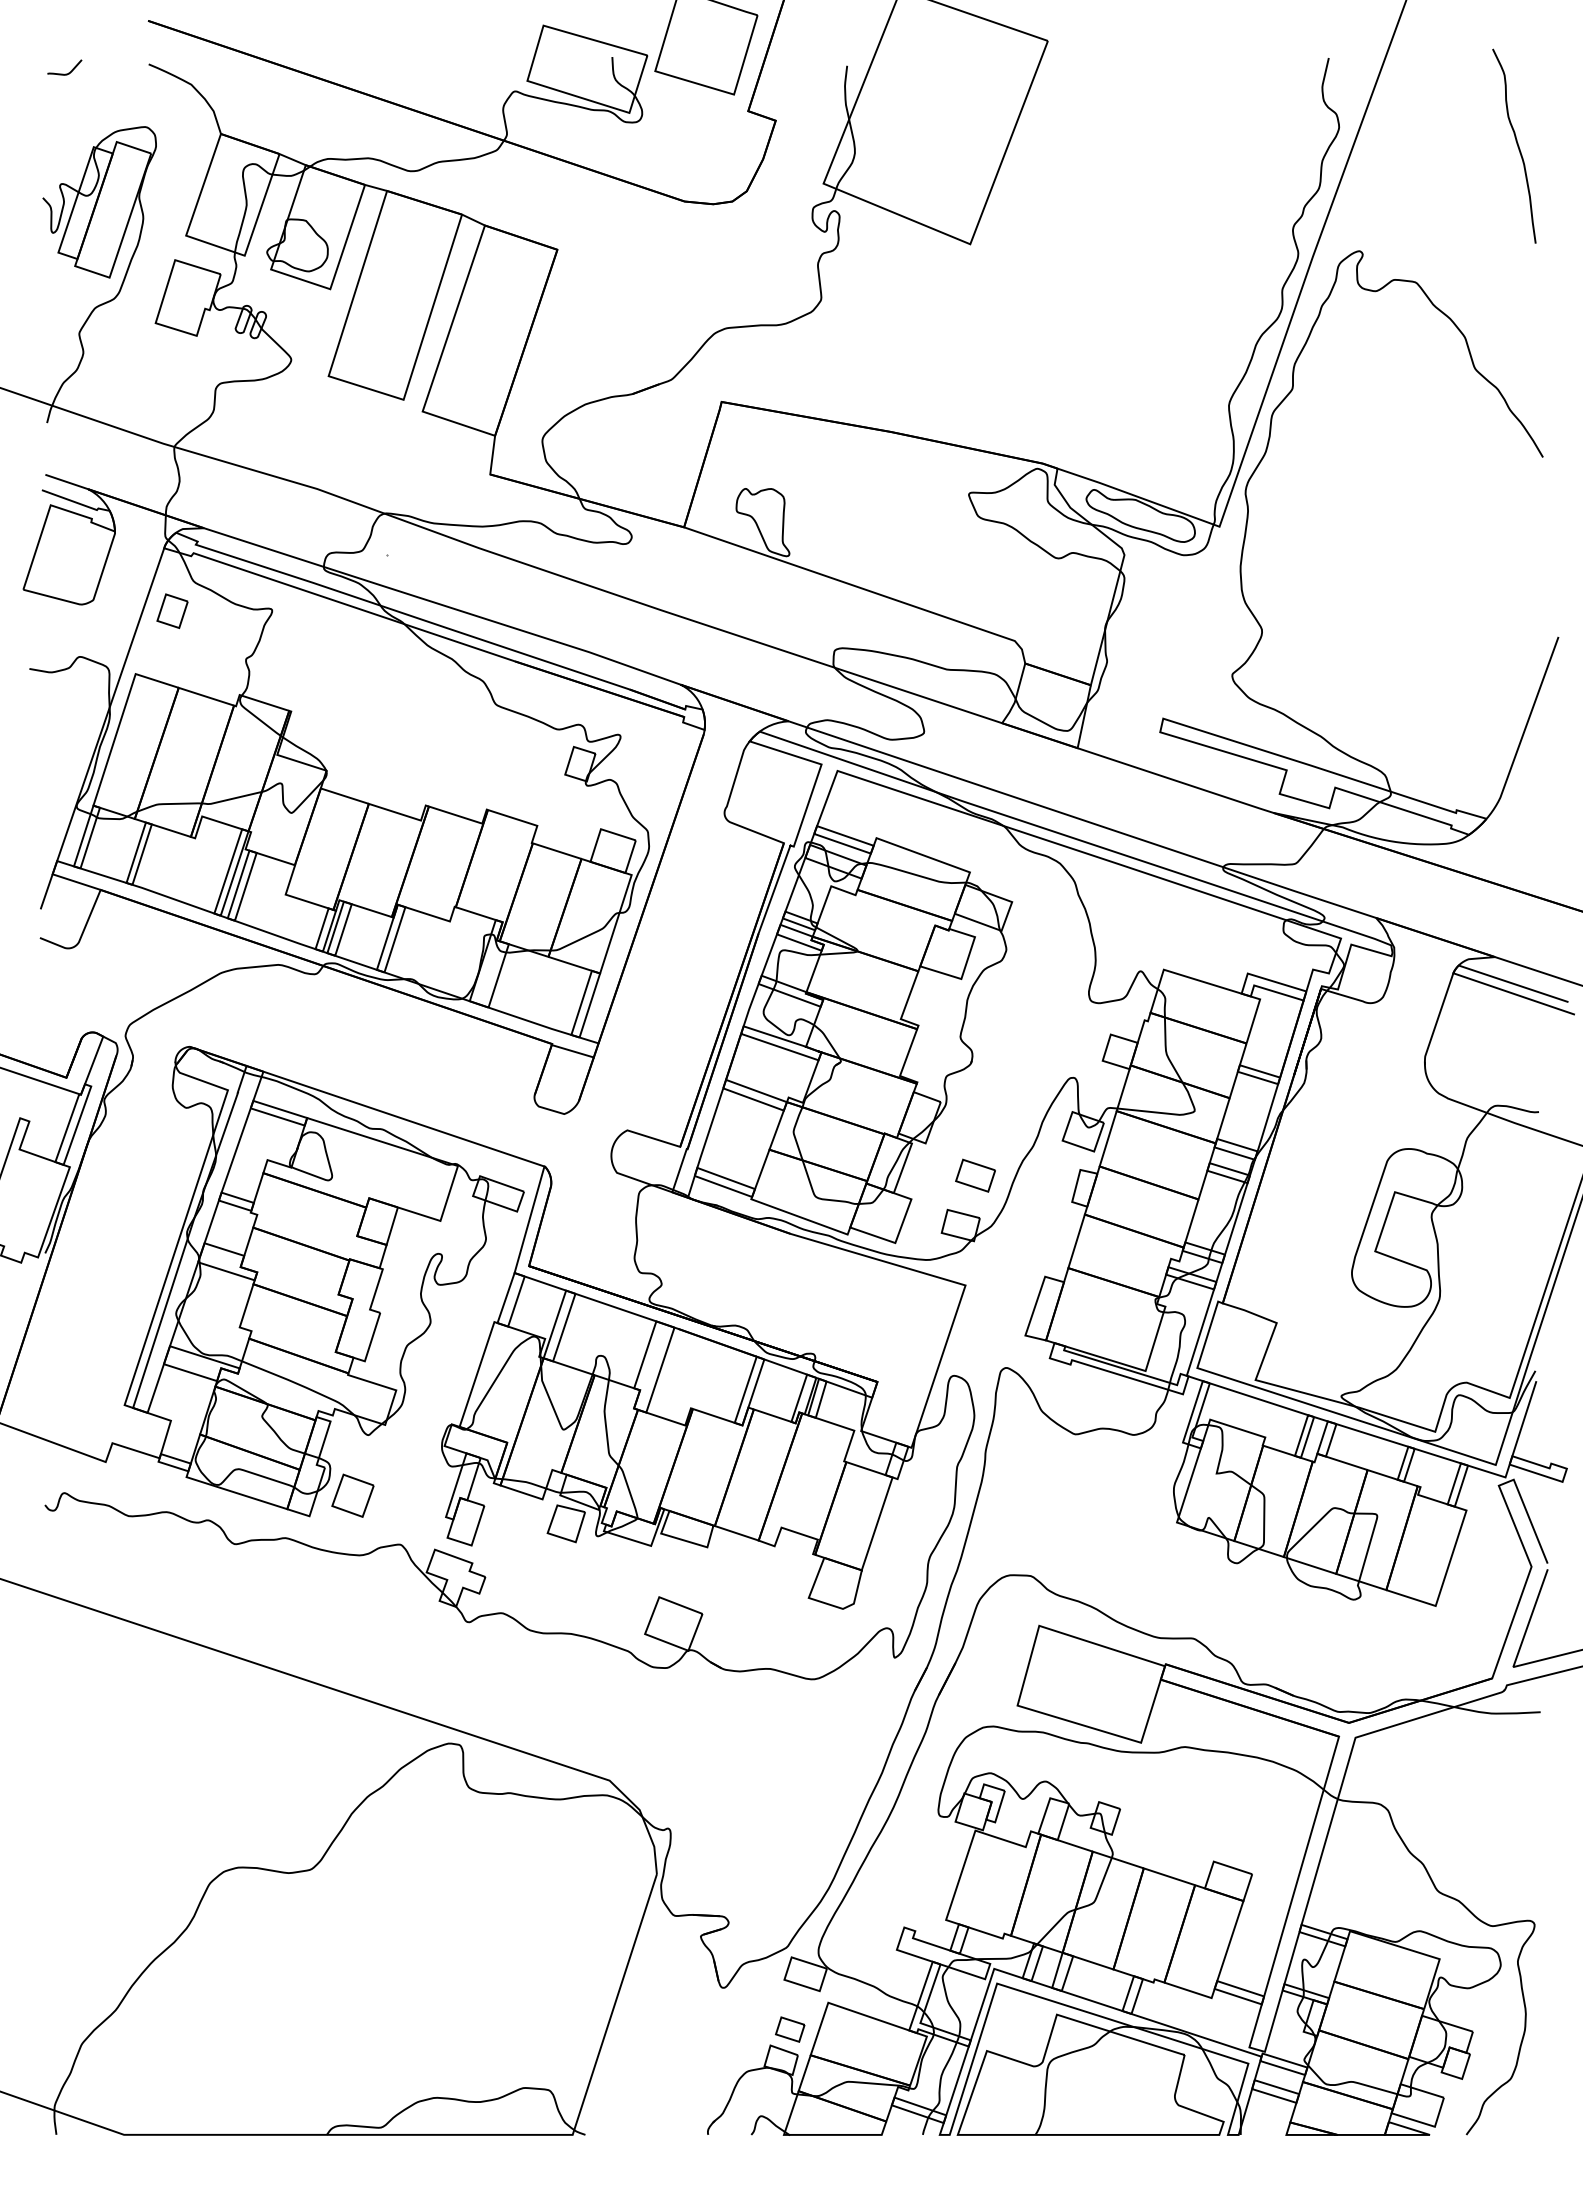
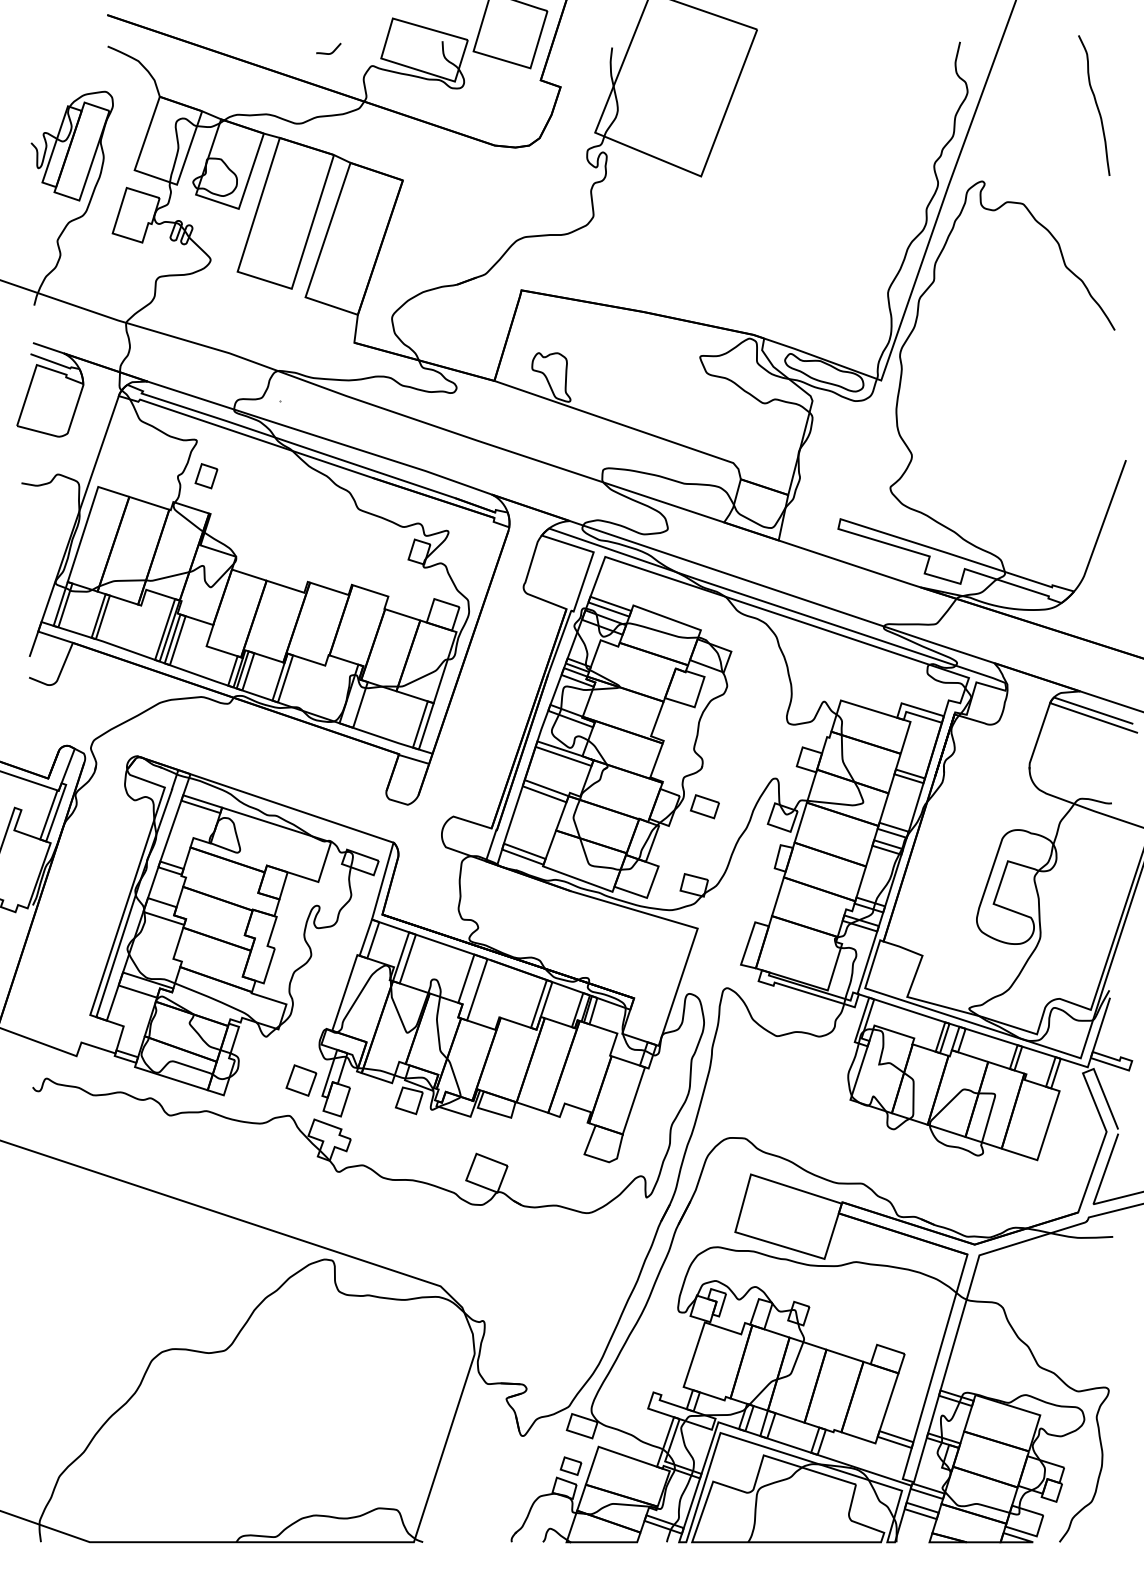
curve: (63, 73) -> (327, 53), moved
part: (172, 610) -> (206, 475), moved
part: (975, 1175) -> (704, 806), moved
part: (352, 1495) -> (301, 1080), moved

